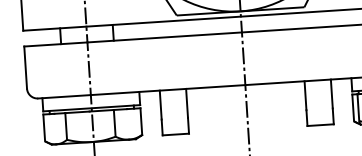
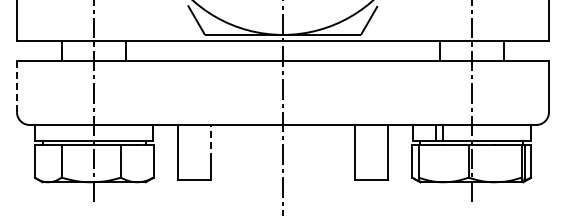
line: (25, 67) -> (16, 86), solid -> dashed
line: (186, 103) -> (210, 142), solid -> dashed

